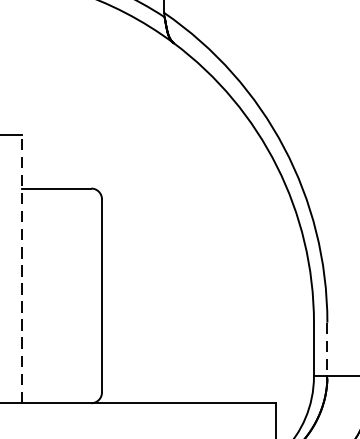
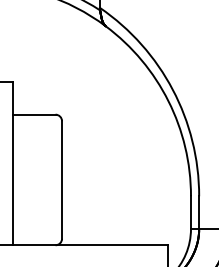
line: (22, 268) -> (13, 163), dashed -> solid
line: (327, 351) -> (199, 213), dashed -> solid

